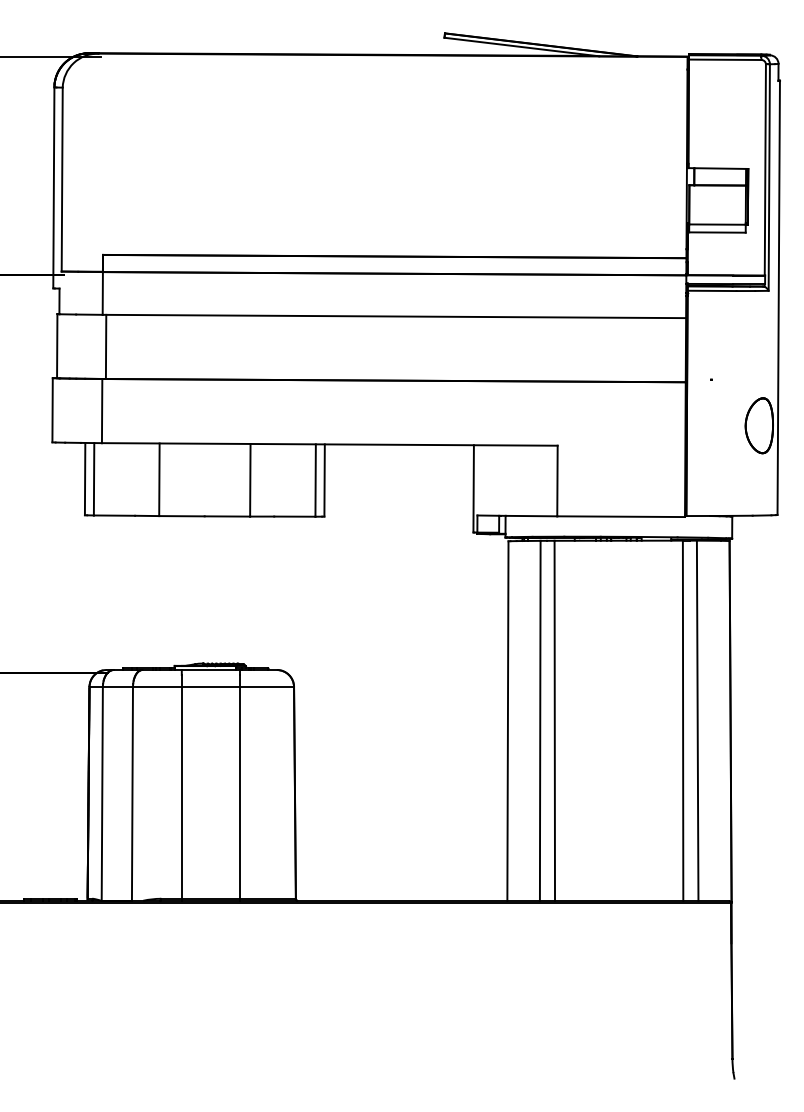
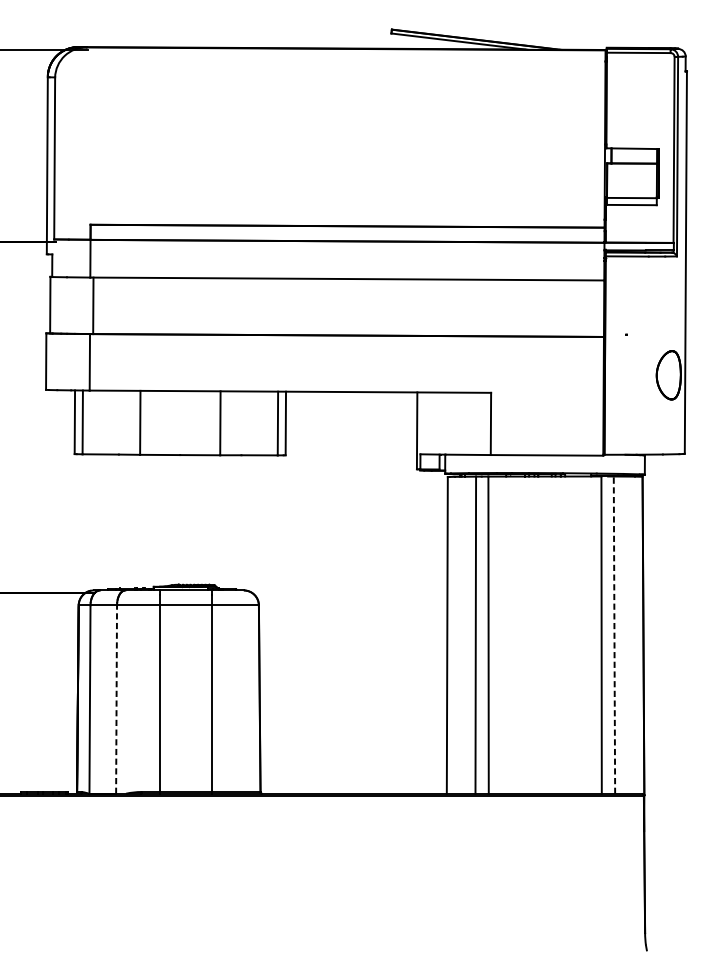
line: (697, 720) -> (614, 634), solid -> dashed
line: (132, 793) -> (116, 699), solid -> dashed

